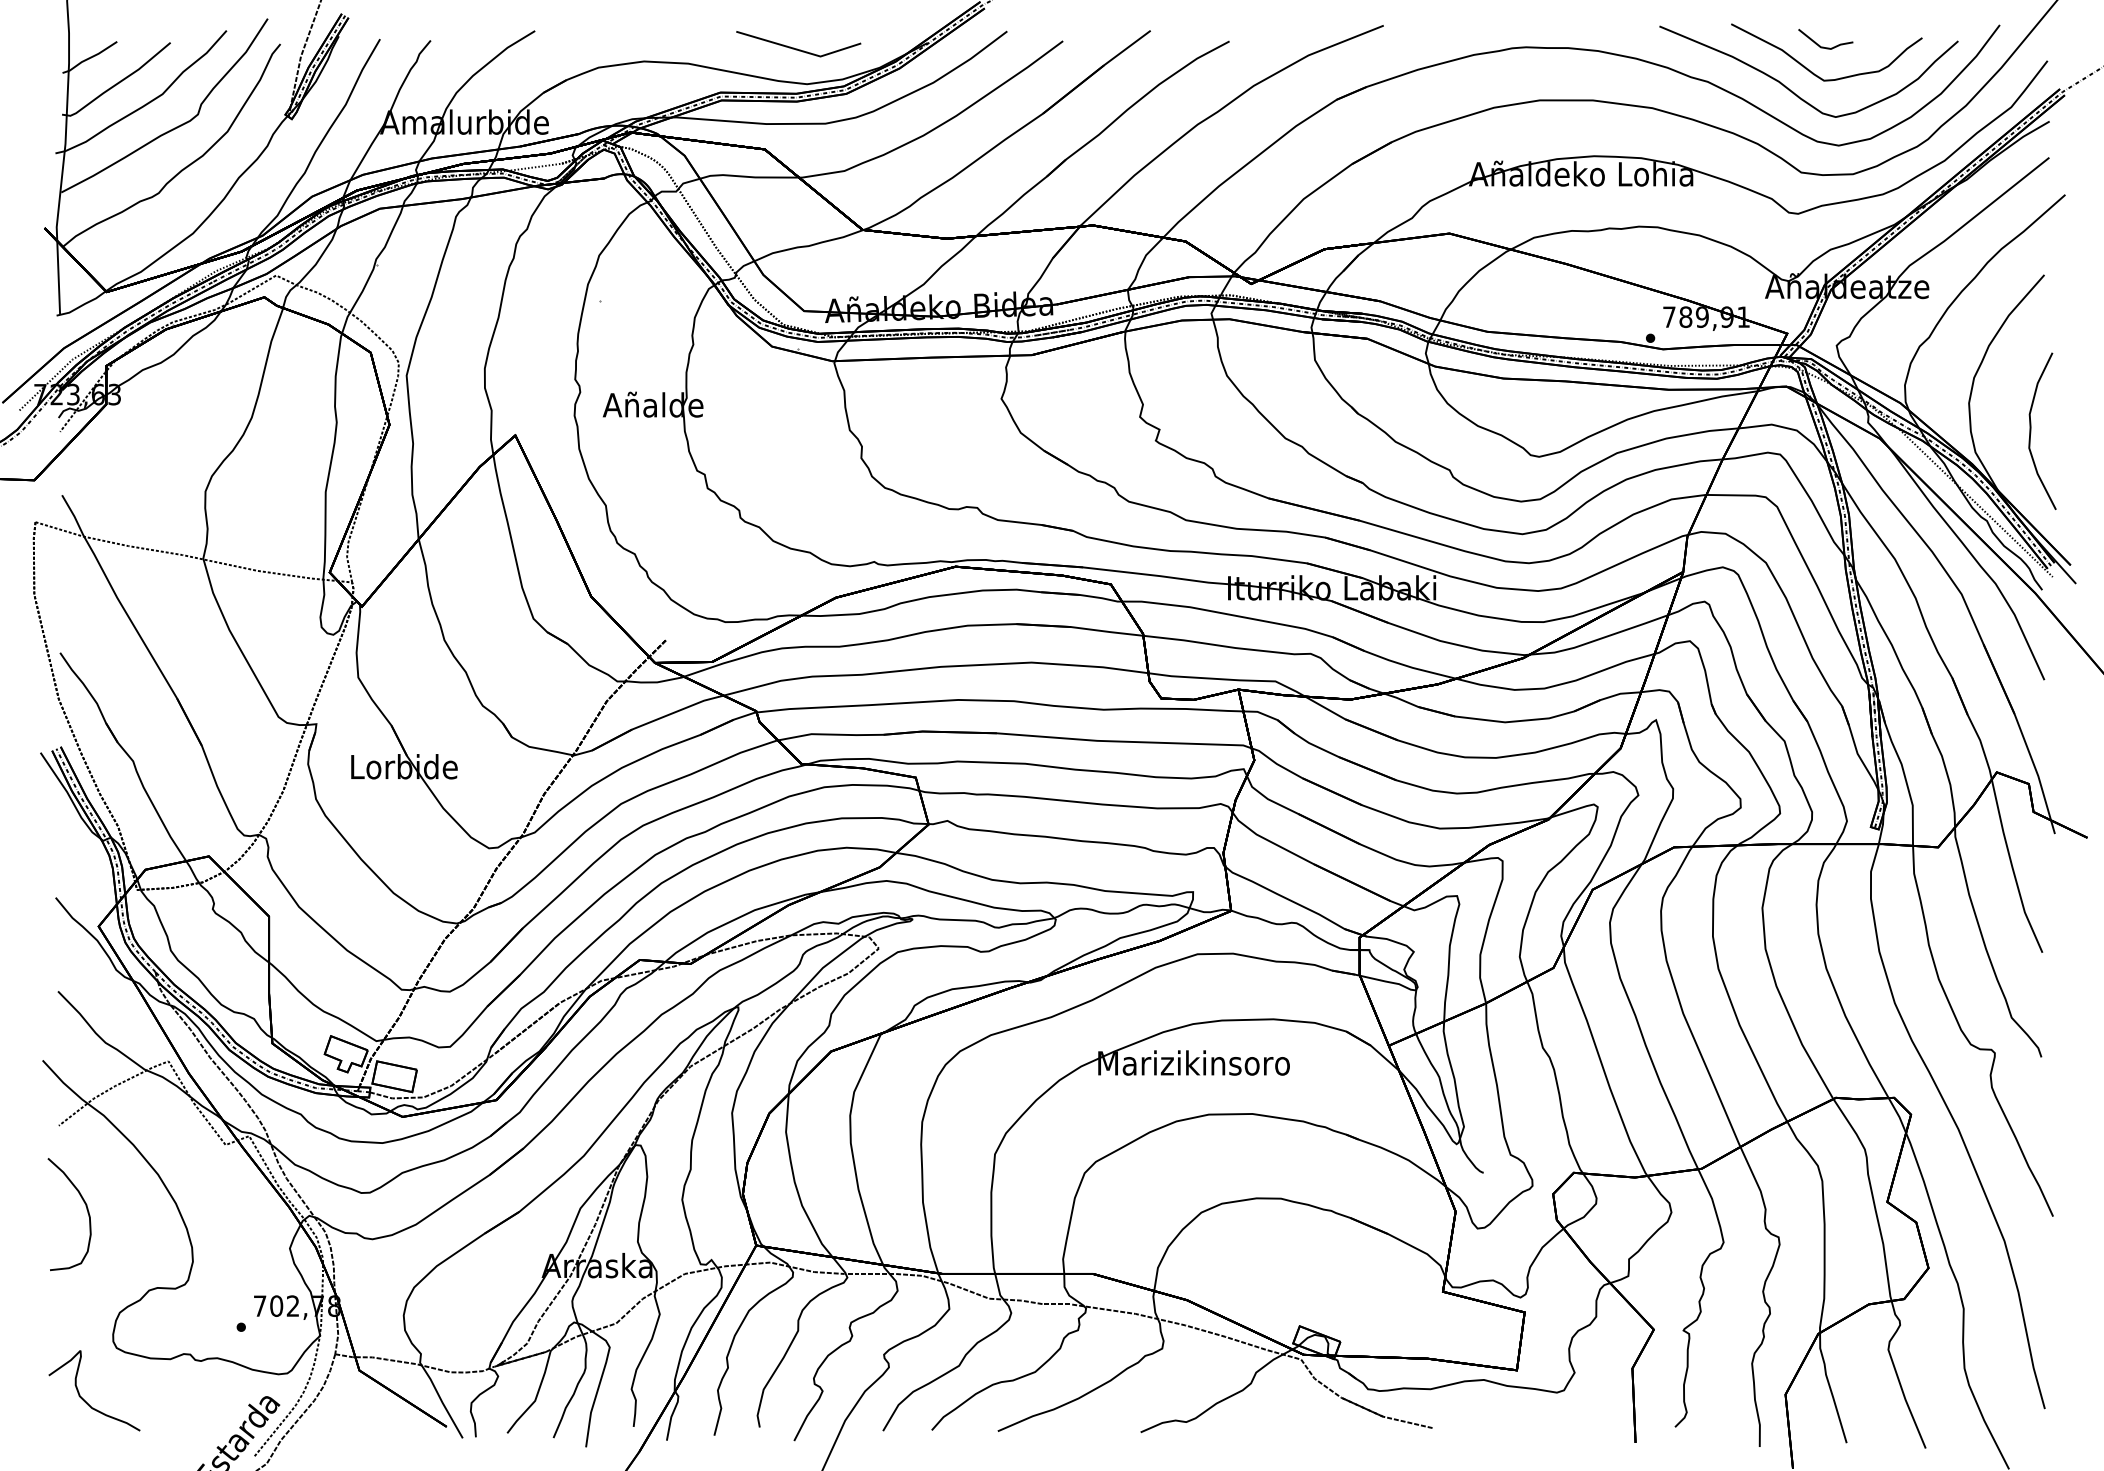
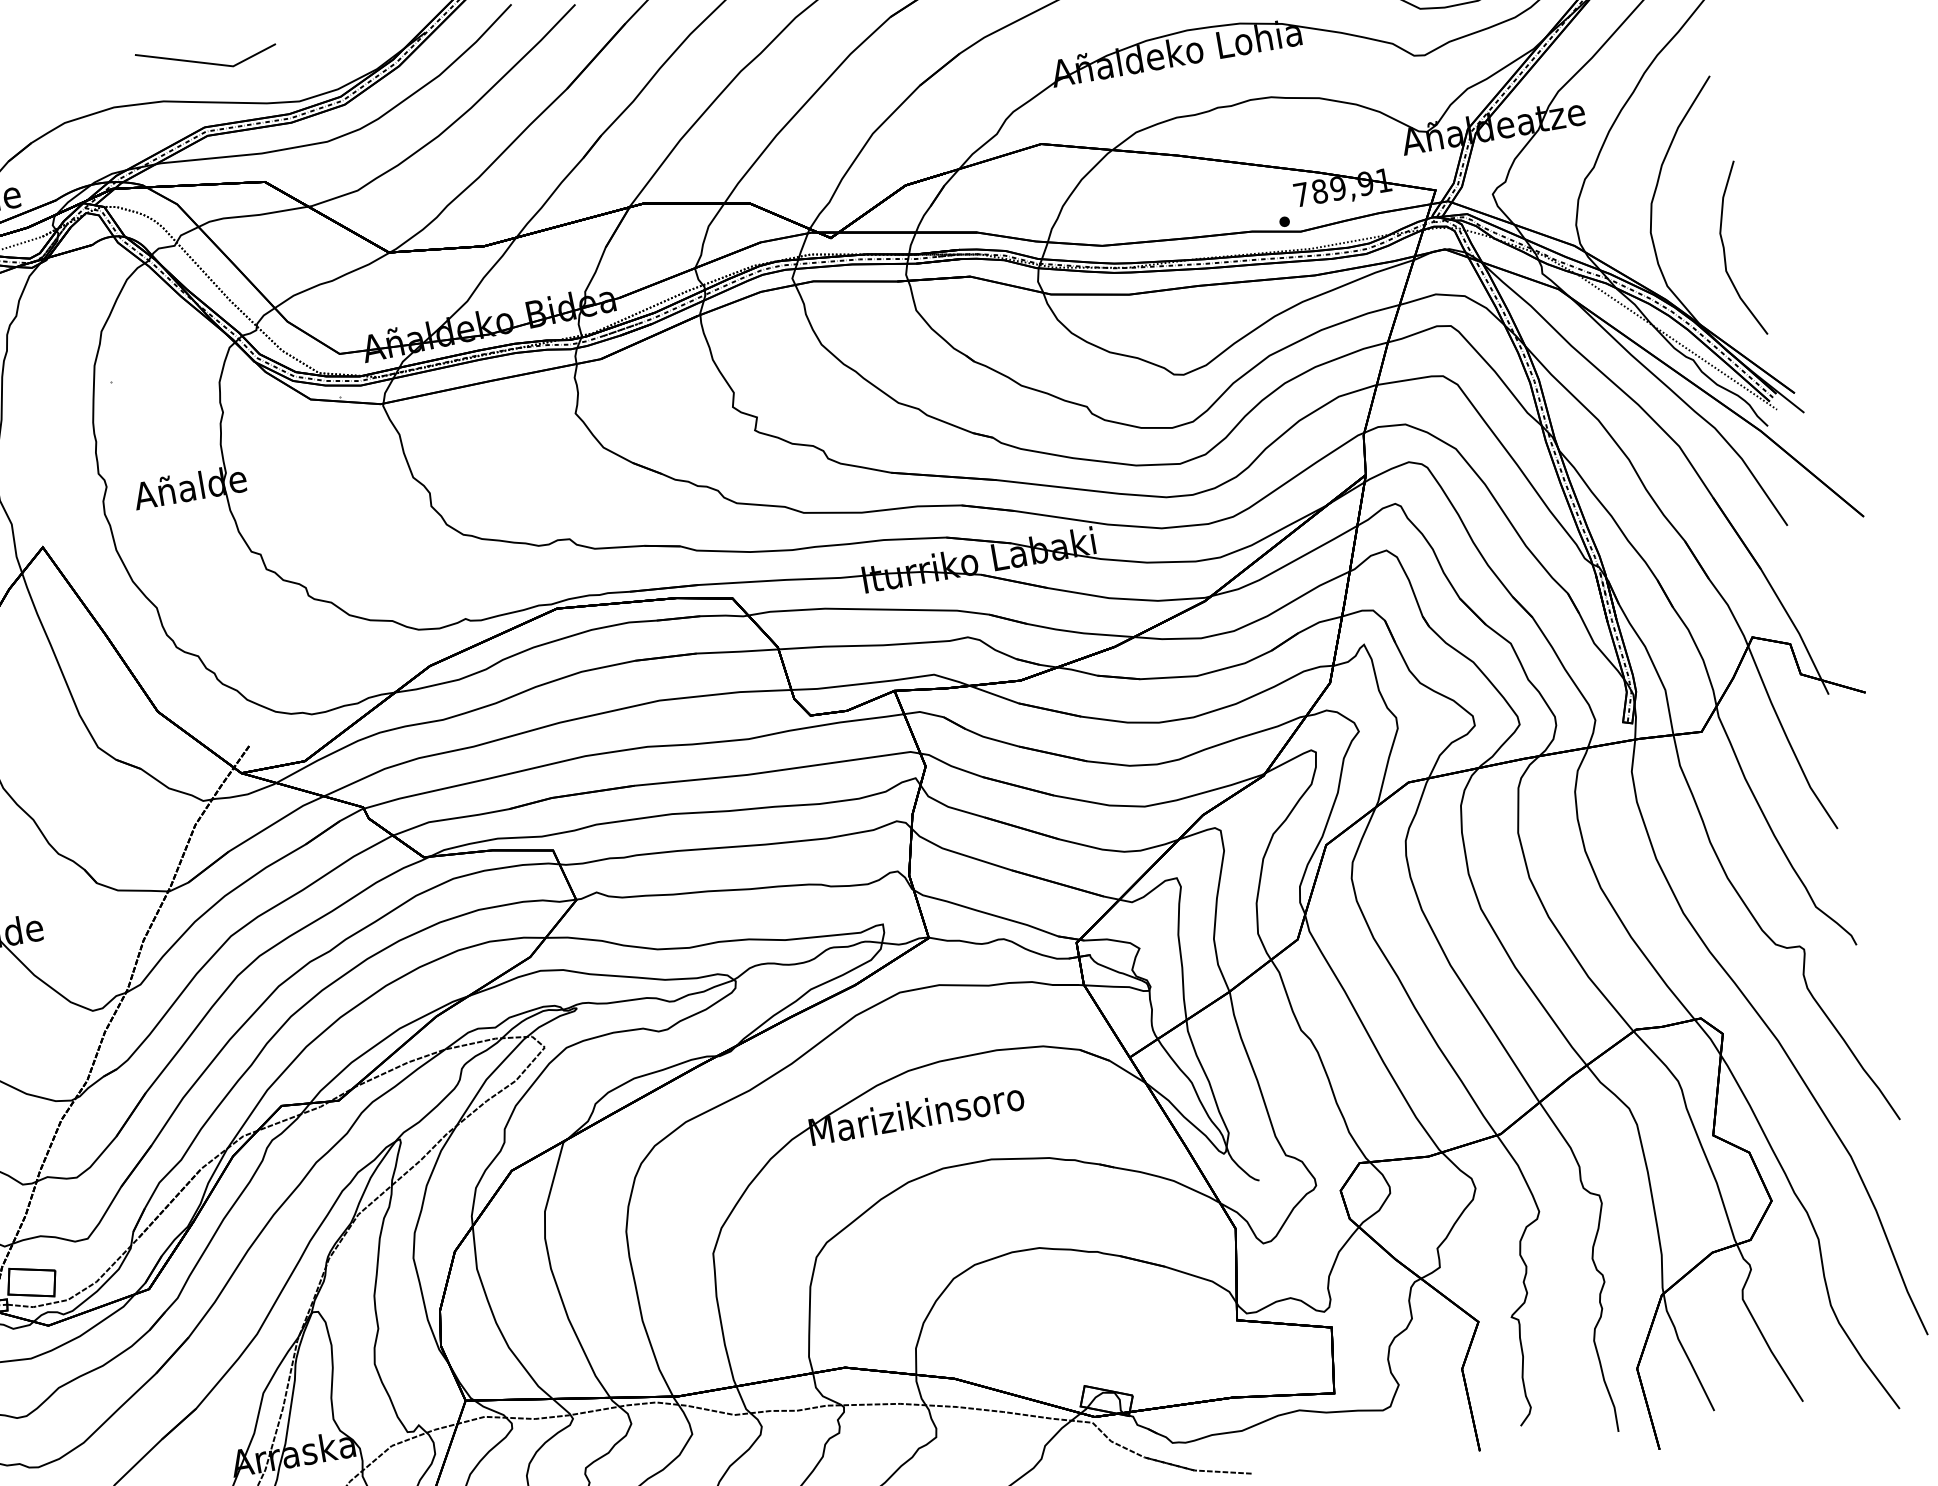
line: (797, 48) -> (206, 61), moved

